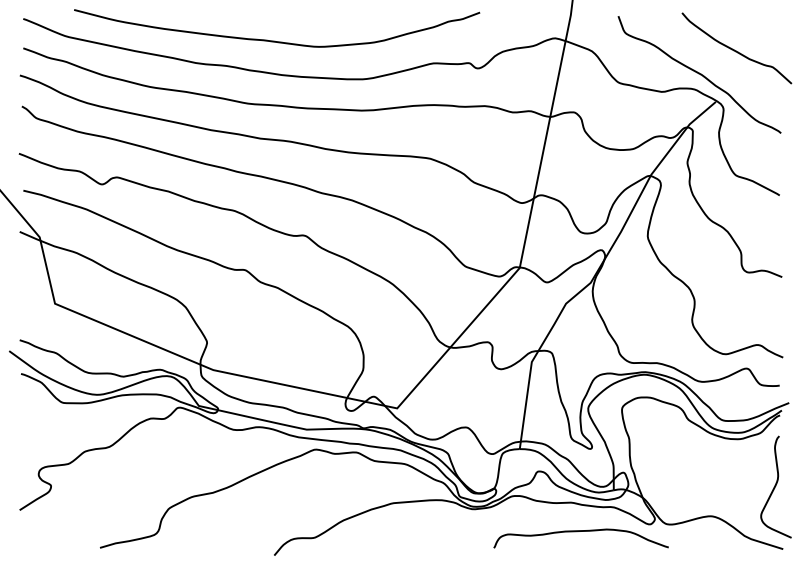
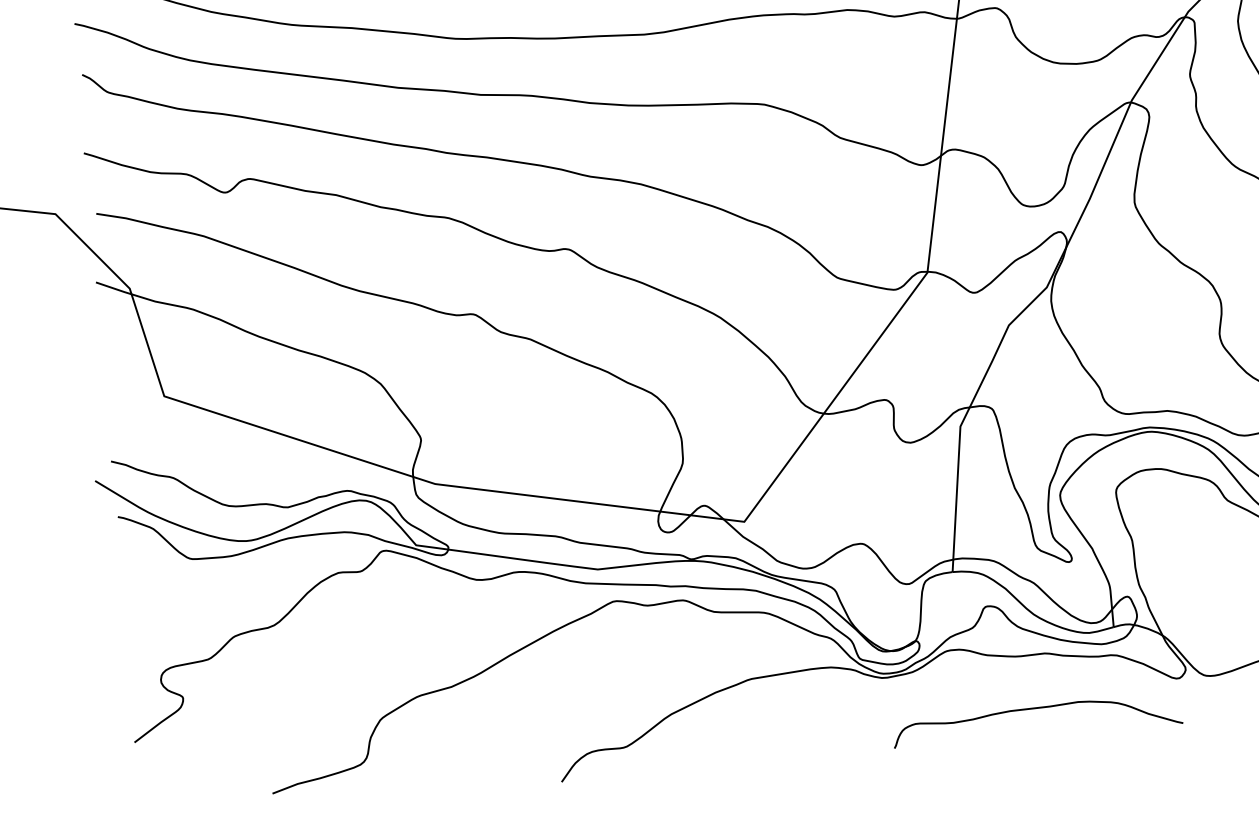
curve: (577, 532) -> (1030, 711), moved

